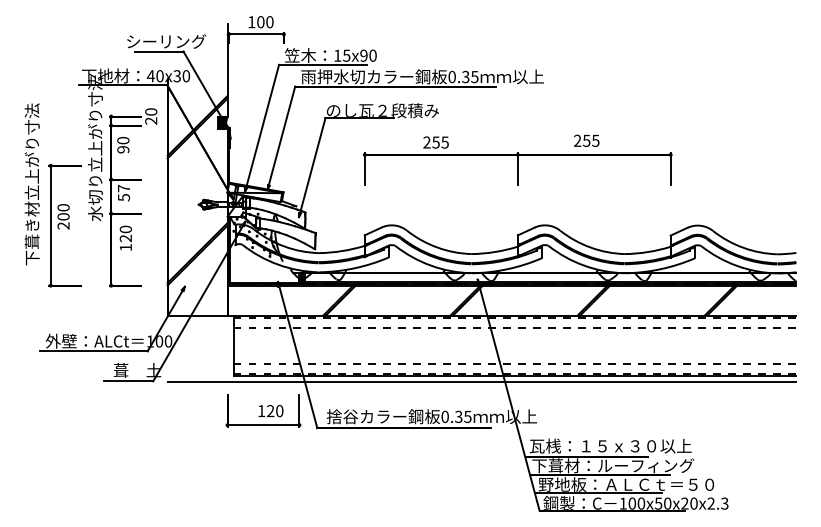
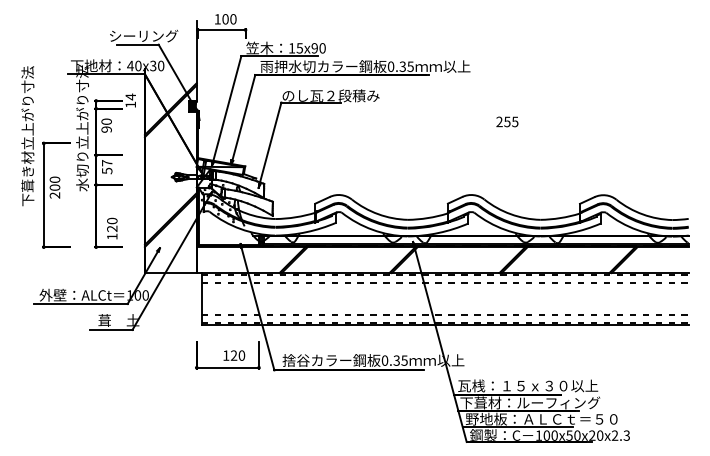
text: (151, 116) -> (131, 100), 20 -> 14
part: (517, 160) -> (447, 138), removed
text: (31, 184) -> (27, 136), moved
text: (125, 237) -> (111, 228), moved
line: (481, 381) -> (416, 330), removed

